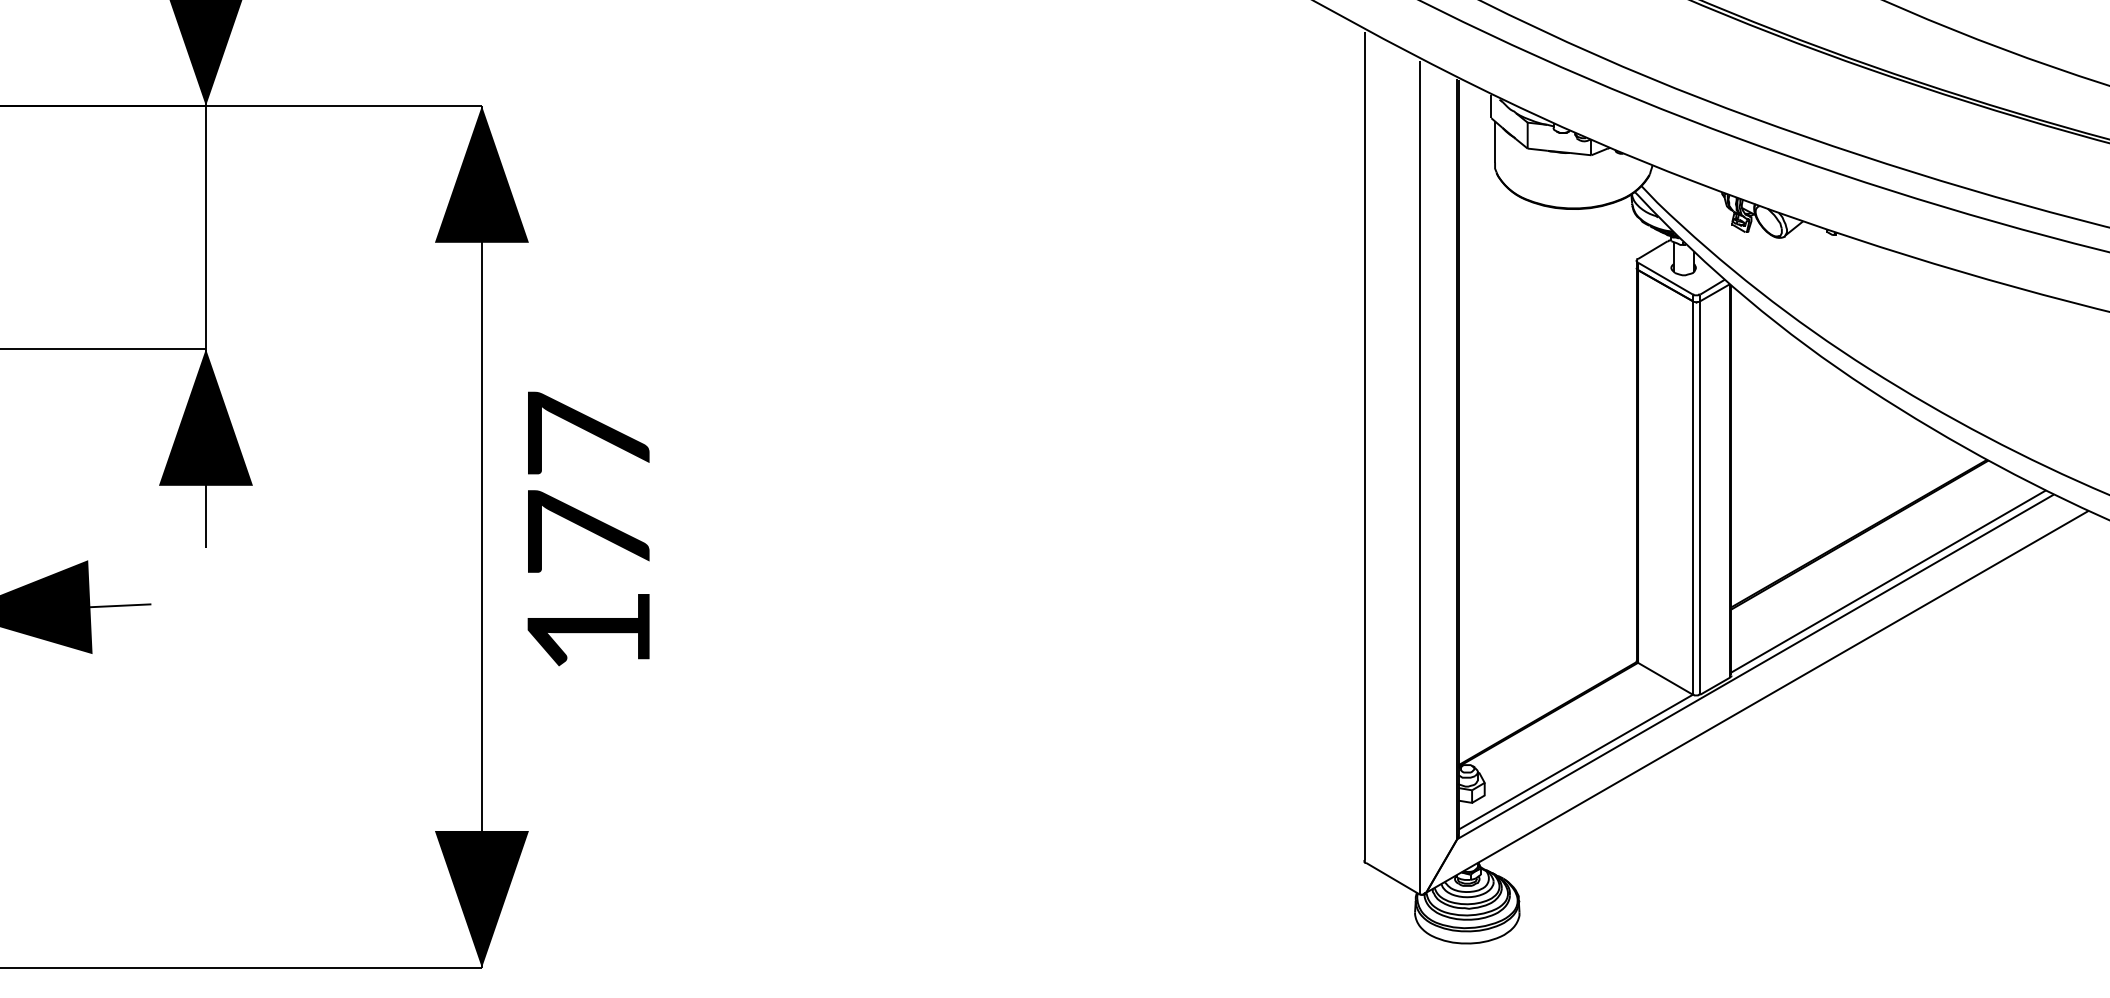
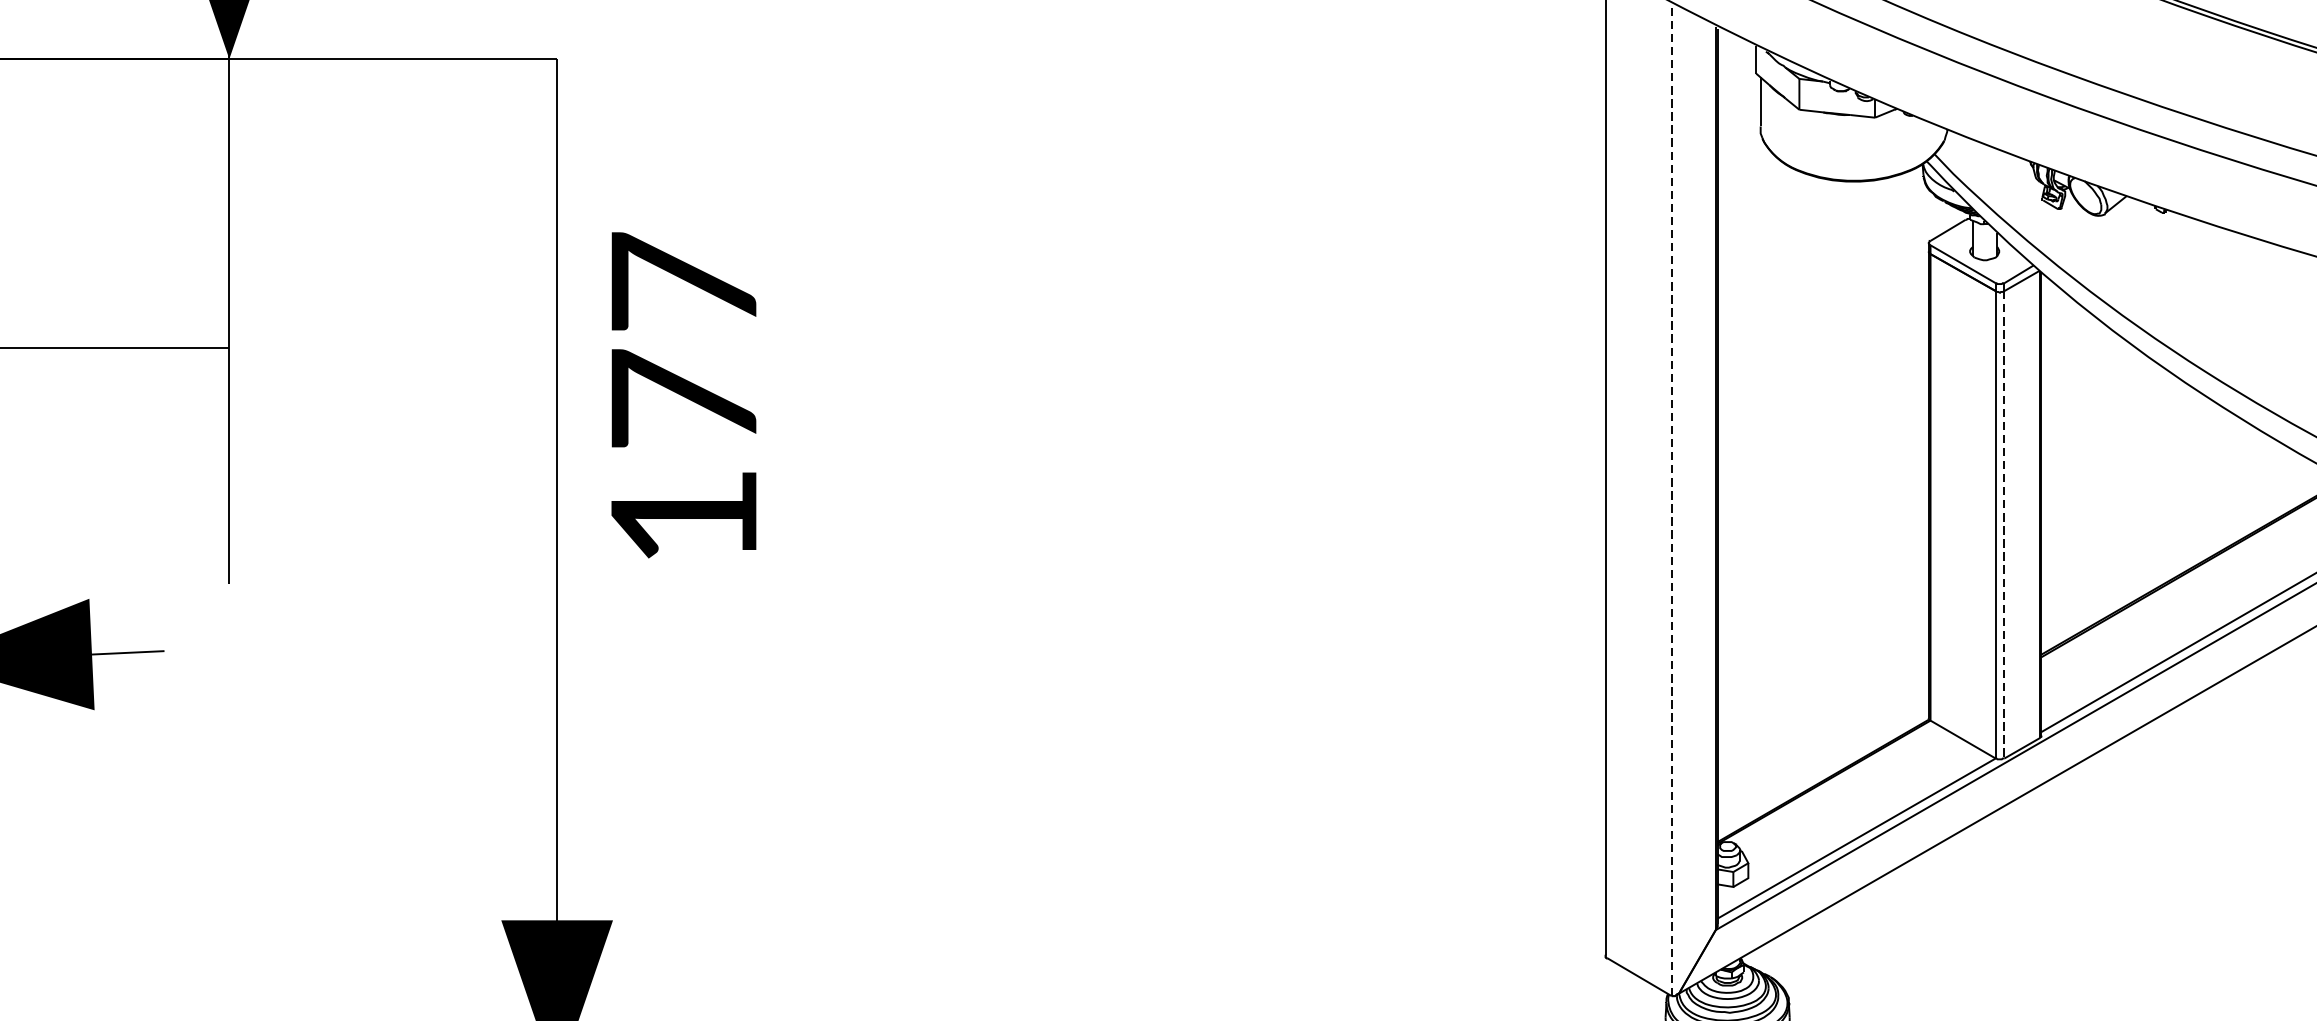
fill: (481, 173) -> (556, 139), removed
fill: (205, 416) -> (228, 427), removed
line: (1420, 477) -> (1672, 500), solid -> dashed
line: (1700, 497) -> (2004, 524), solid -> dashed
text: (588, 528) -> (683, 394), moved

